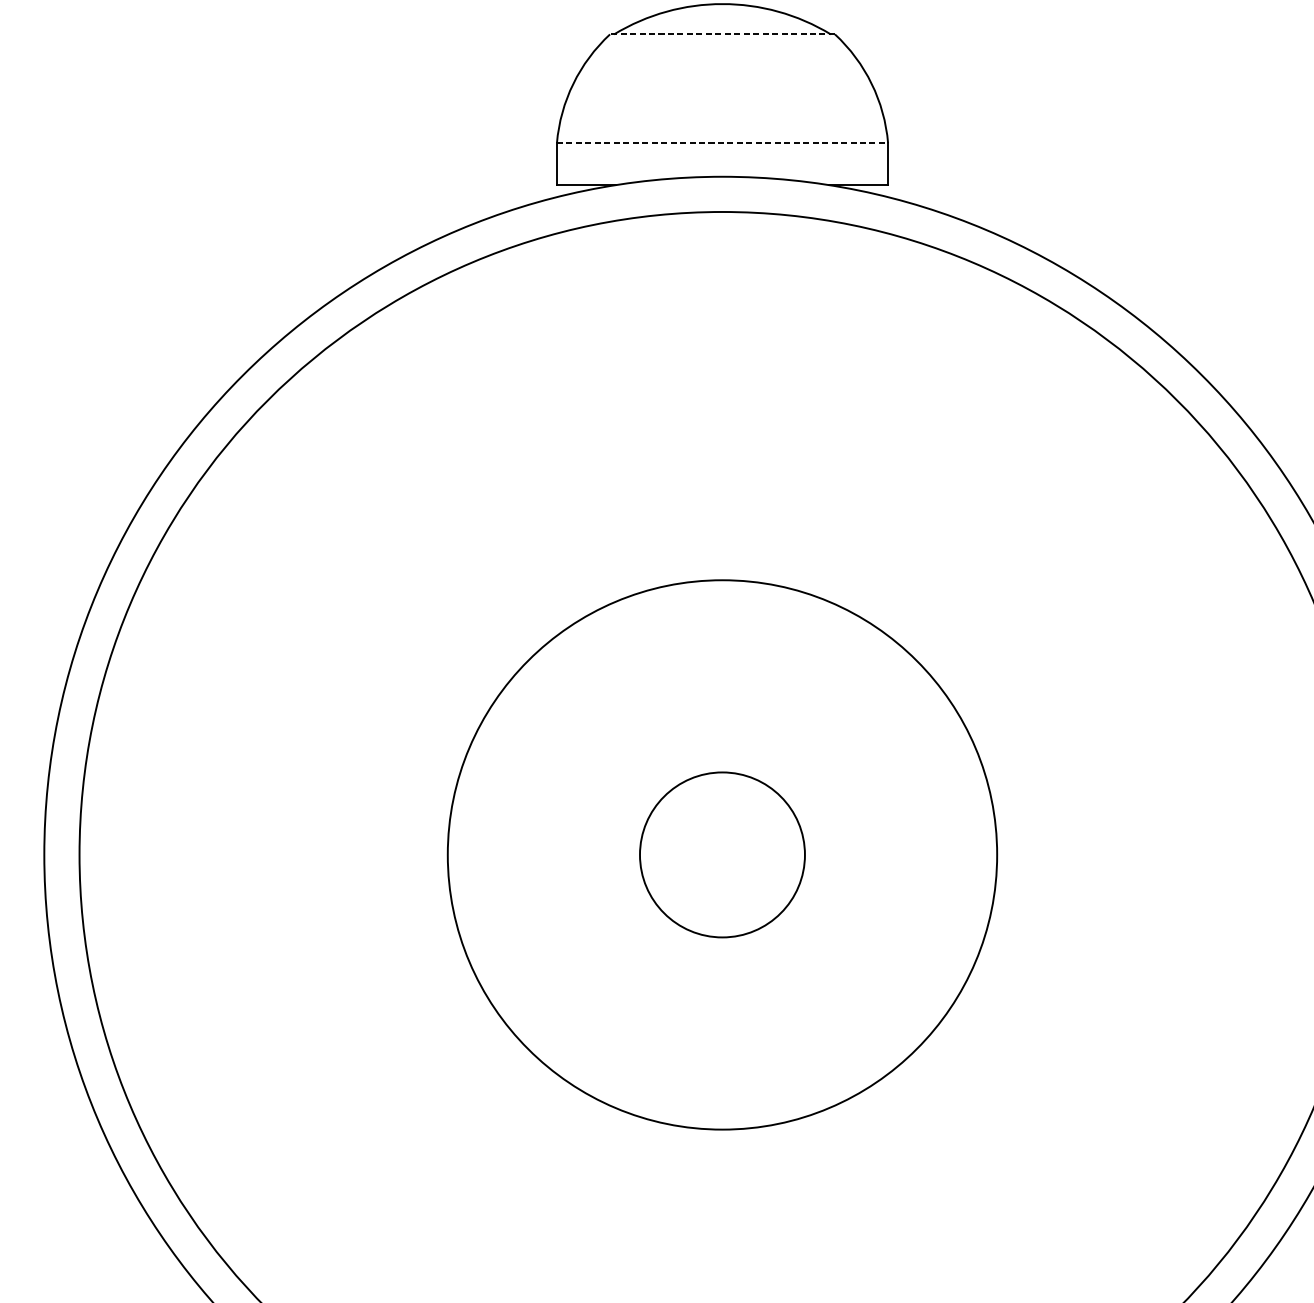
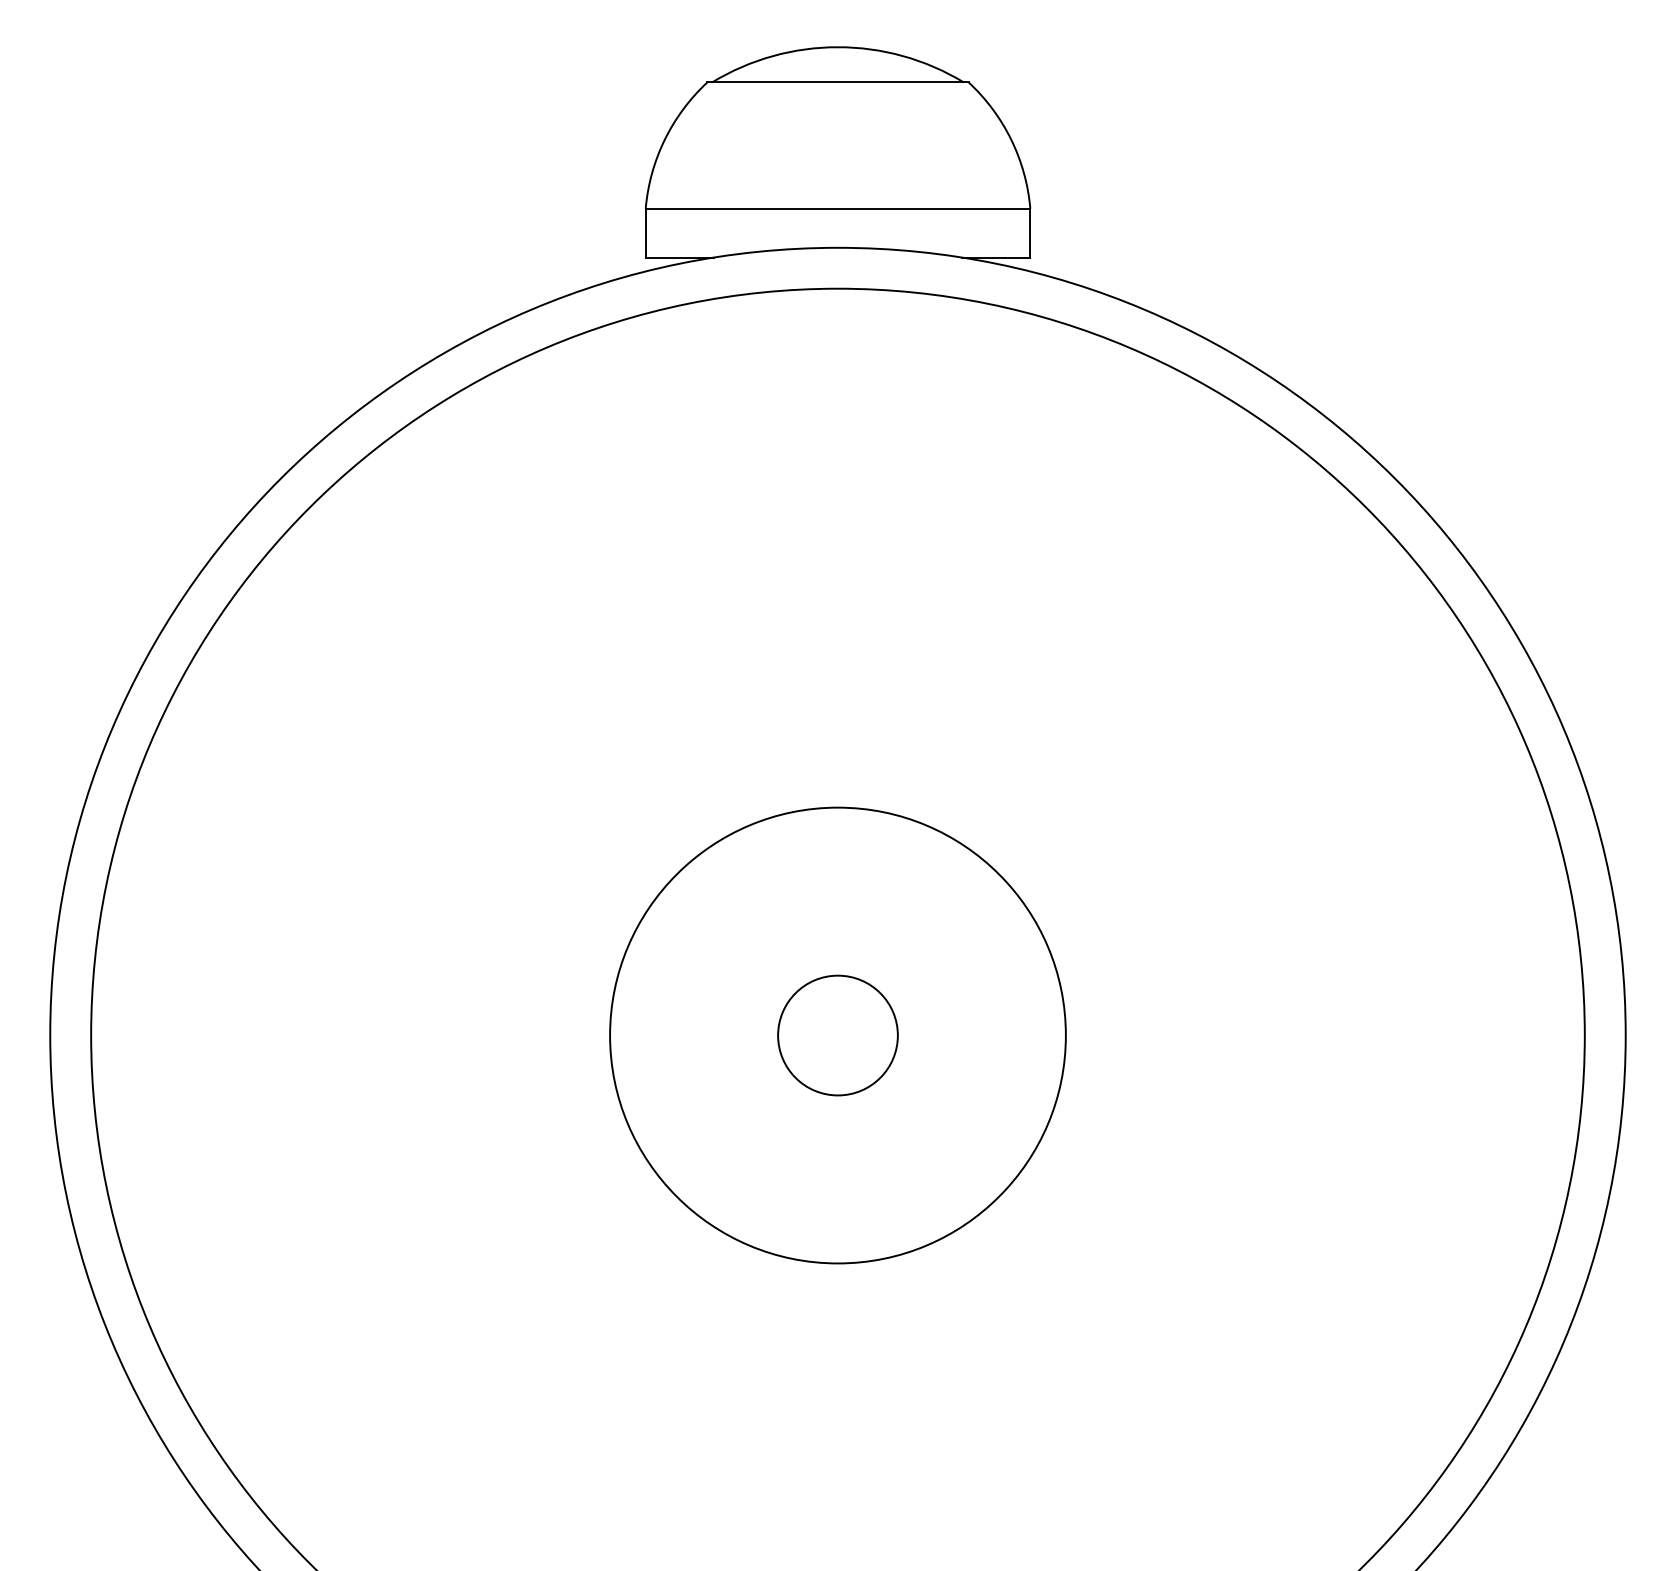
line: (722, 34) -> (837, 82), dashed -> solid
line: (722, 142) -> (838, 208), dashed -> solid
circle: (722, 854) -> (837, 1035), size x0.62
circle: (722, 854) -> (837, 1035), size x0.71

